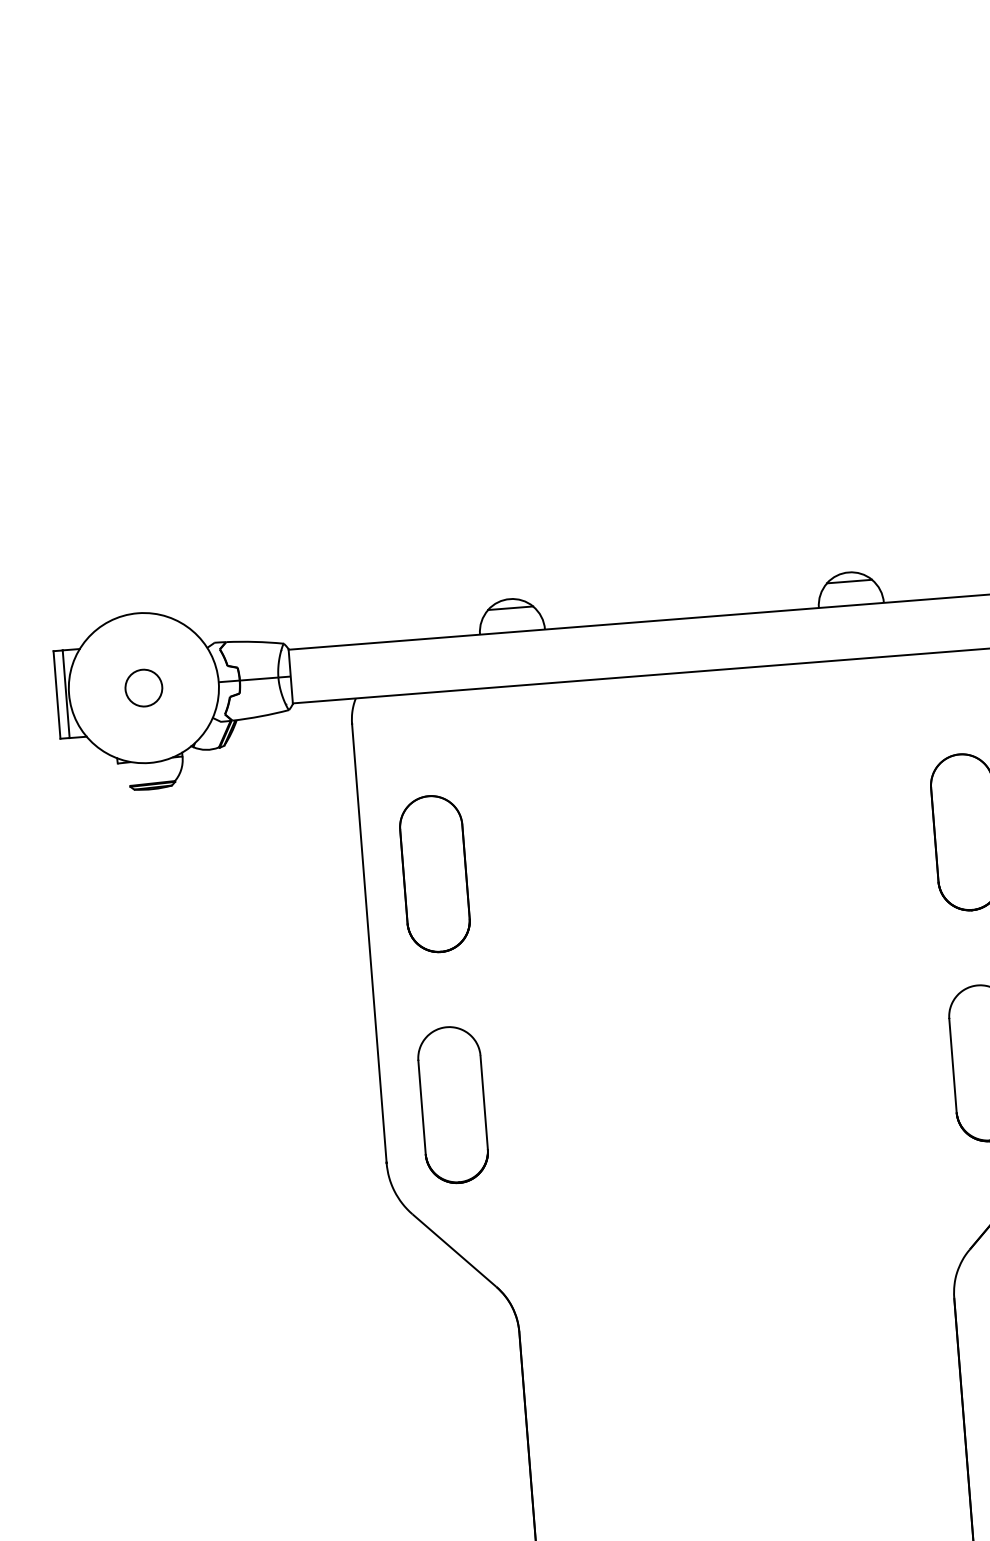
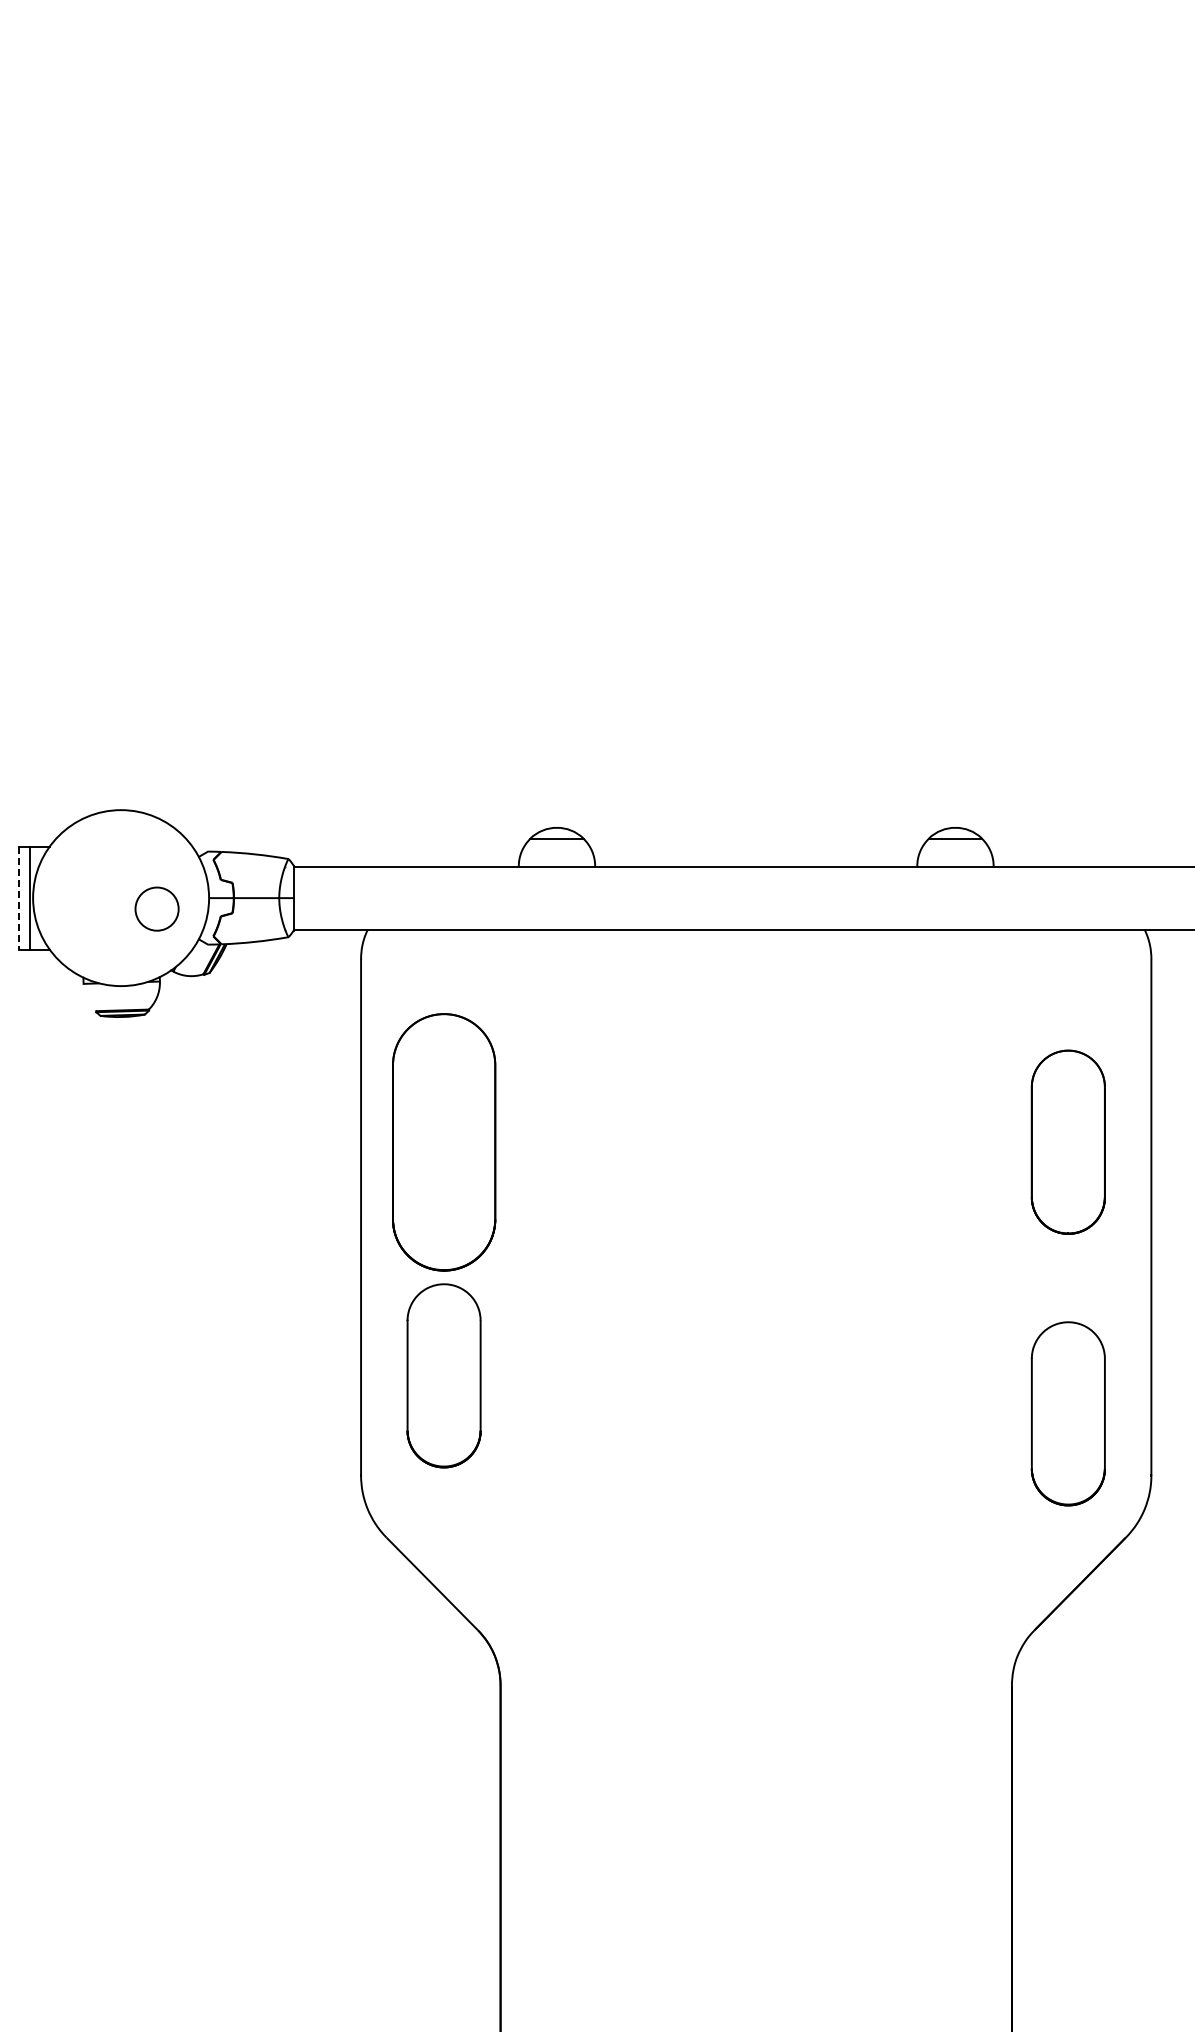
circle: (143, 687) -> (156, 908), moved
line: (56, 695) -> (18, 898), solid -> dashed
part: (434, 873) -> (443, 1141), size x1.4
part: (452, 1104) -> (443, 1375), moved

